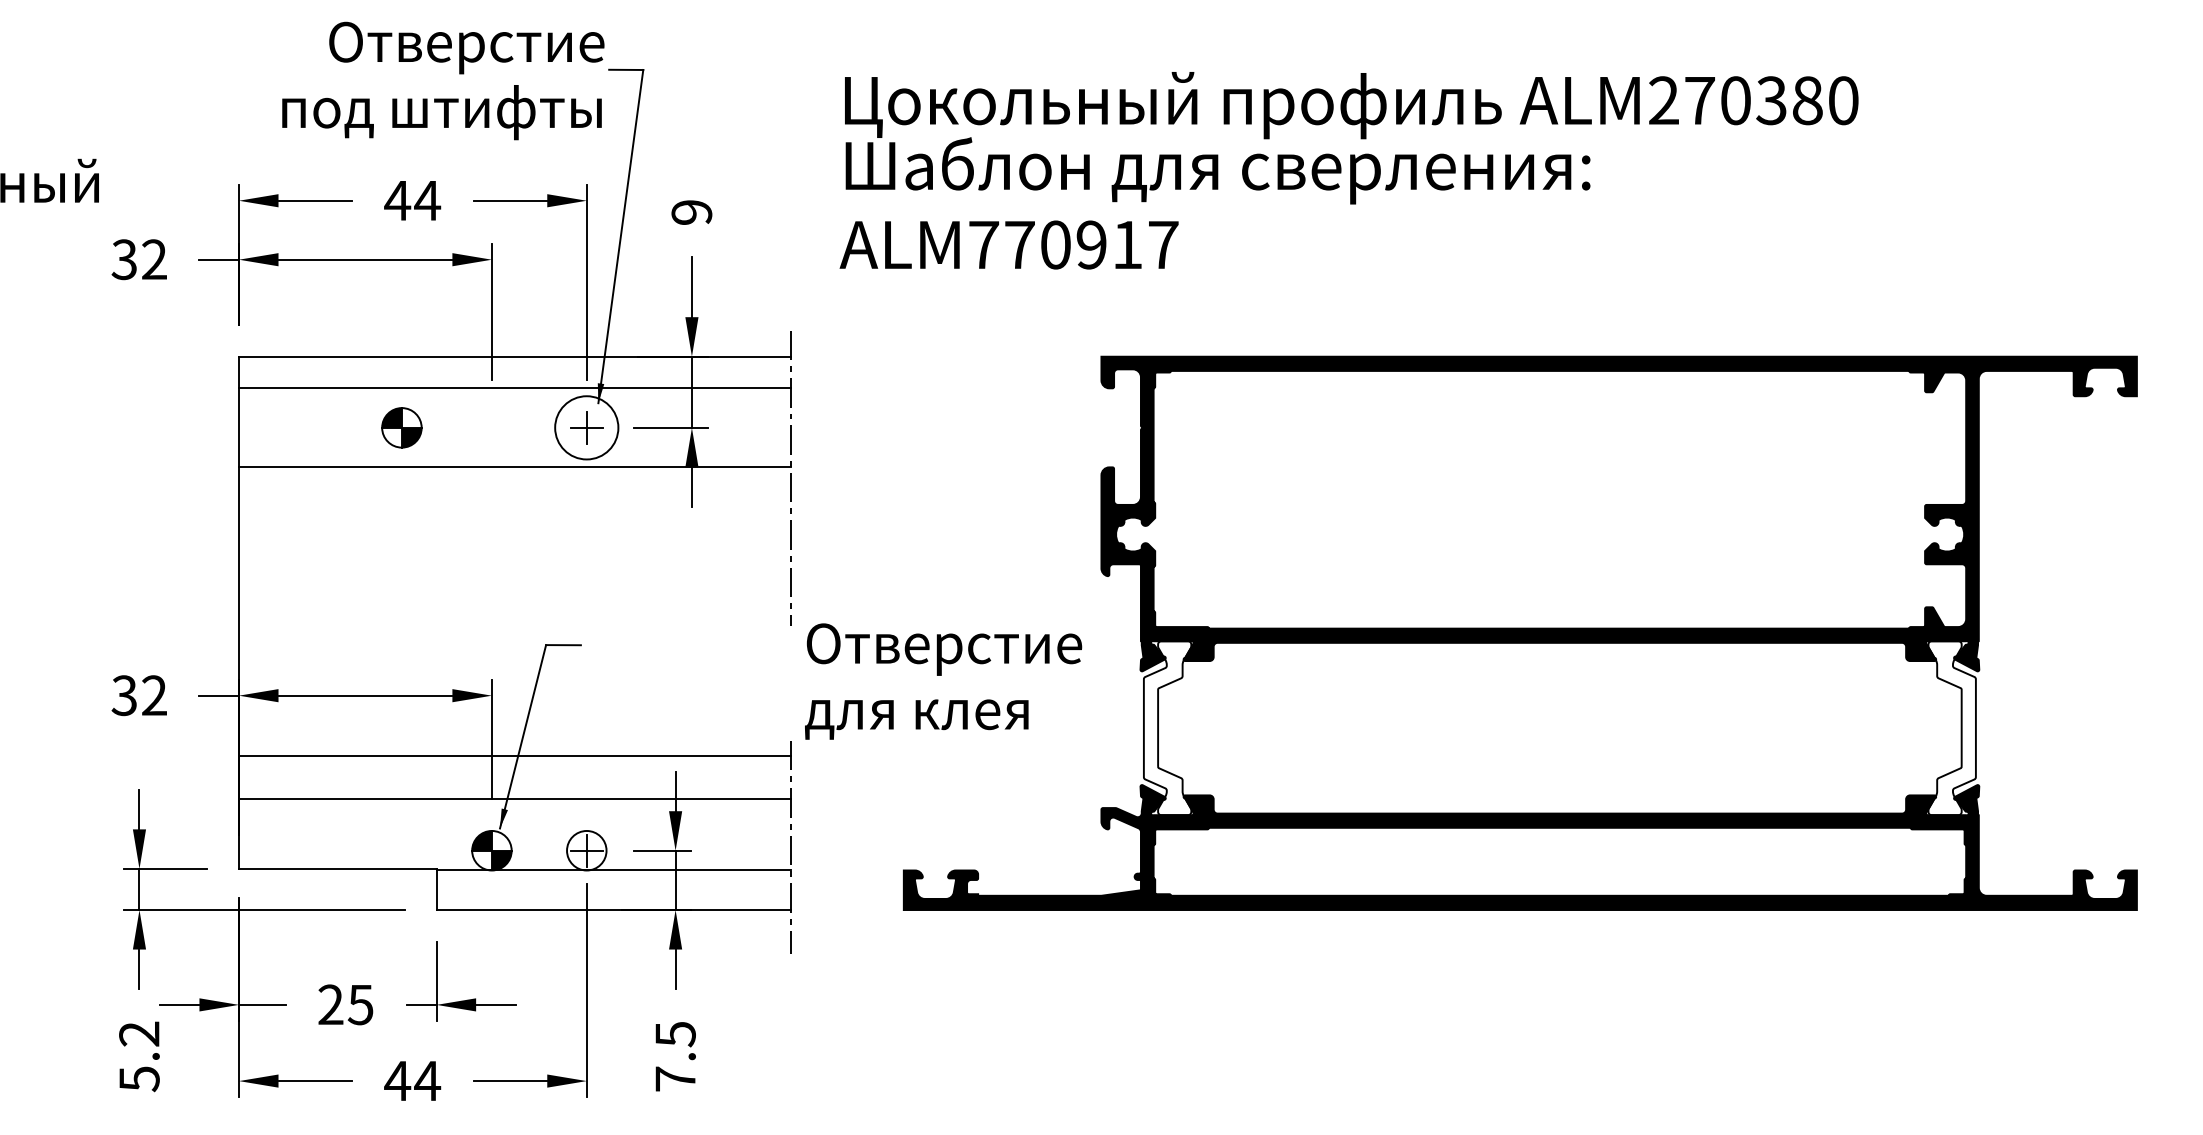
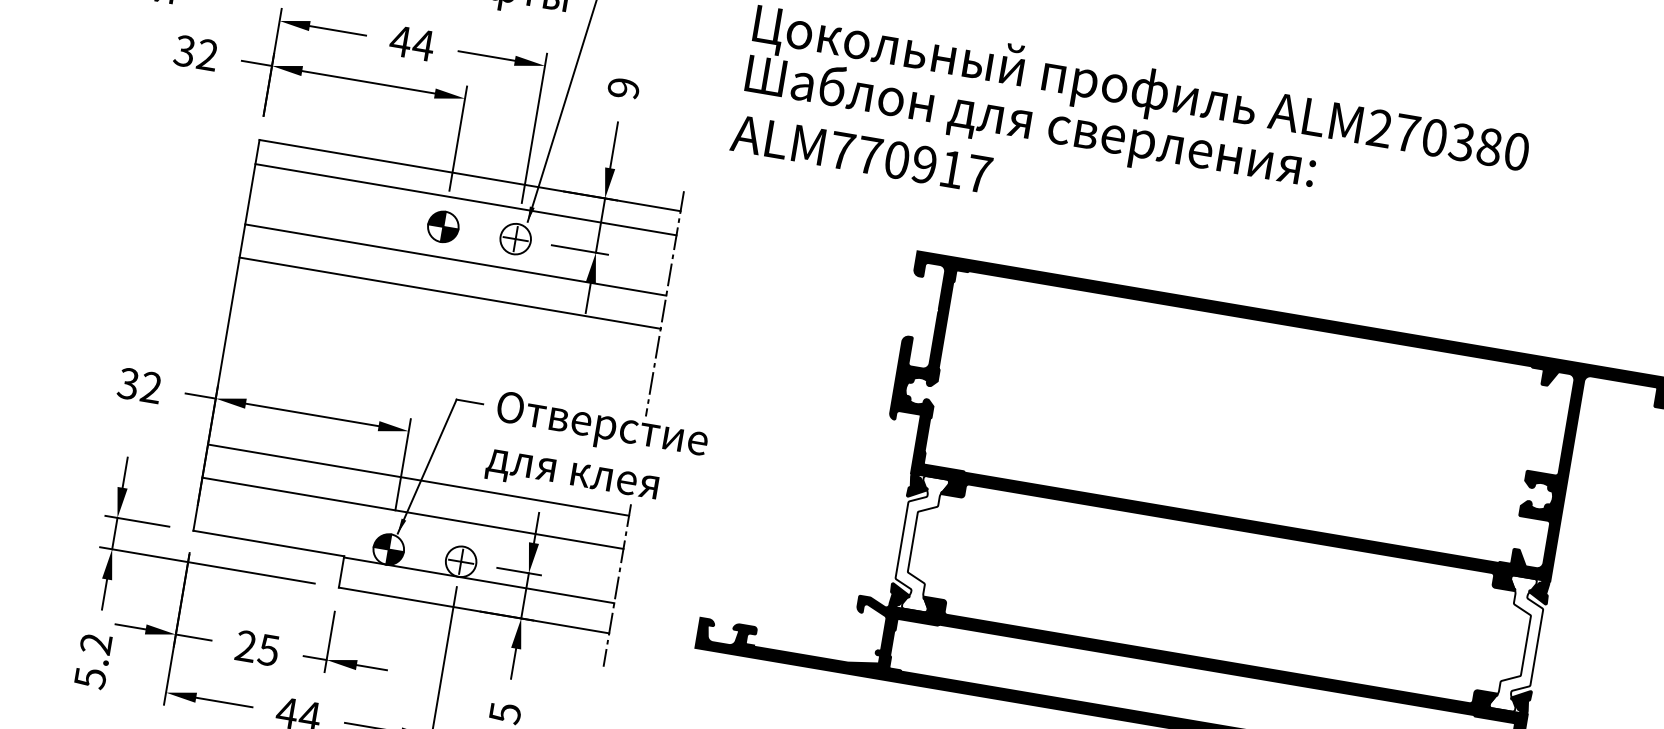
part: (401, 427) -> (443, 226), moved
circle: (586, 427) -> (515, 238), size x0.62
line: (514, 510) -> (449, 292), added
text: (943, 681) -> (597, 451), moved

